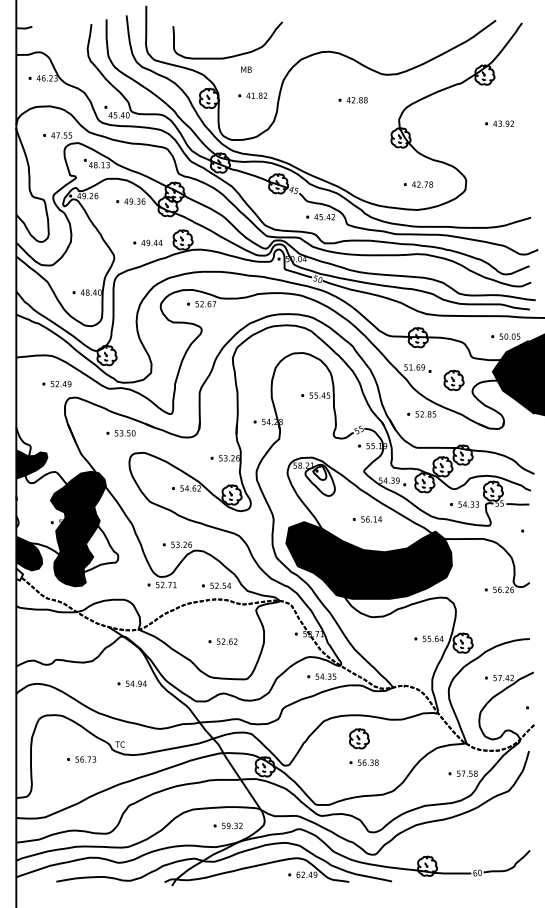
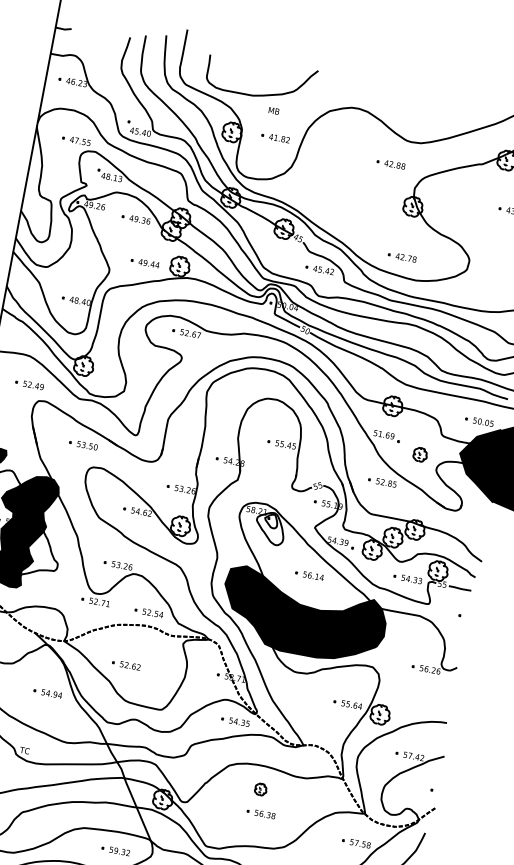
part: (352, 100) -> (390, 164), moved
part: (417, 184) -> (401, 256), moved
part: (453, 379) -> (420, 453), size x0.7
part: (222, 641) -> (125, 664), moved
part: (359, 738) -> (261, 789), size x0.6

